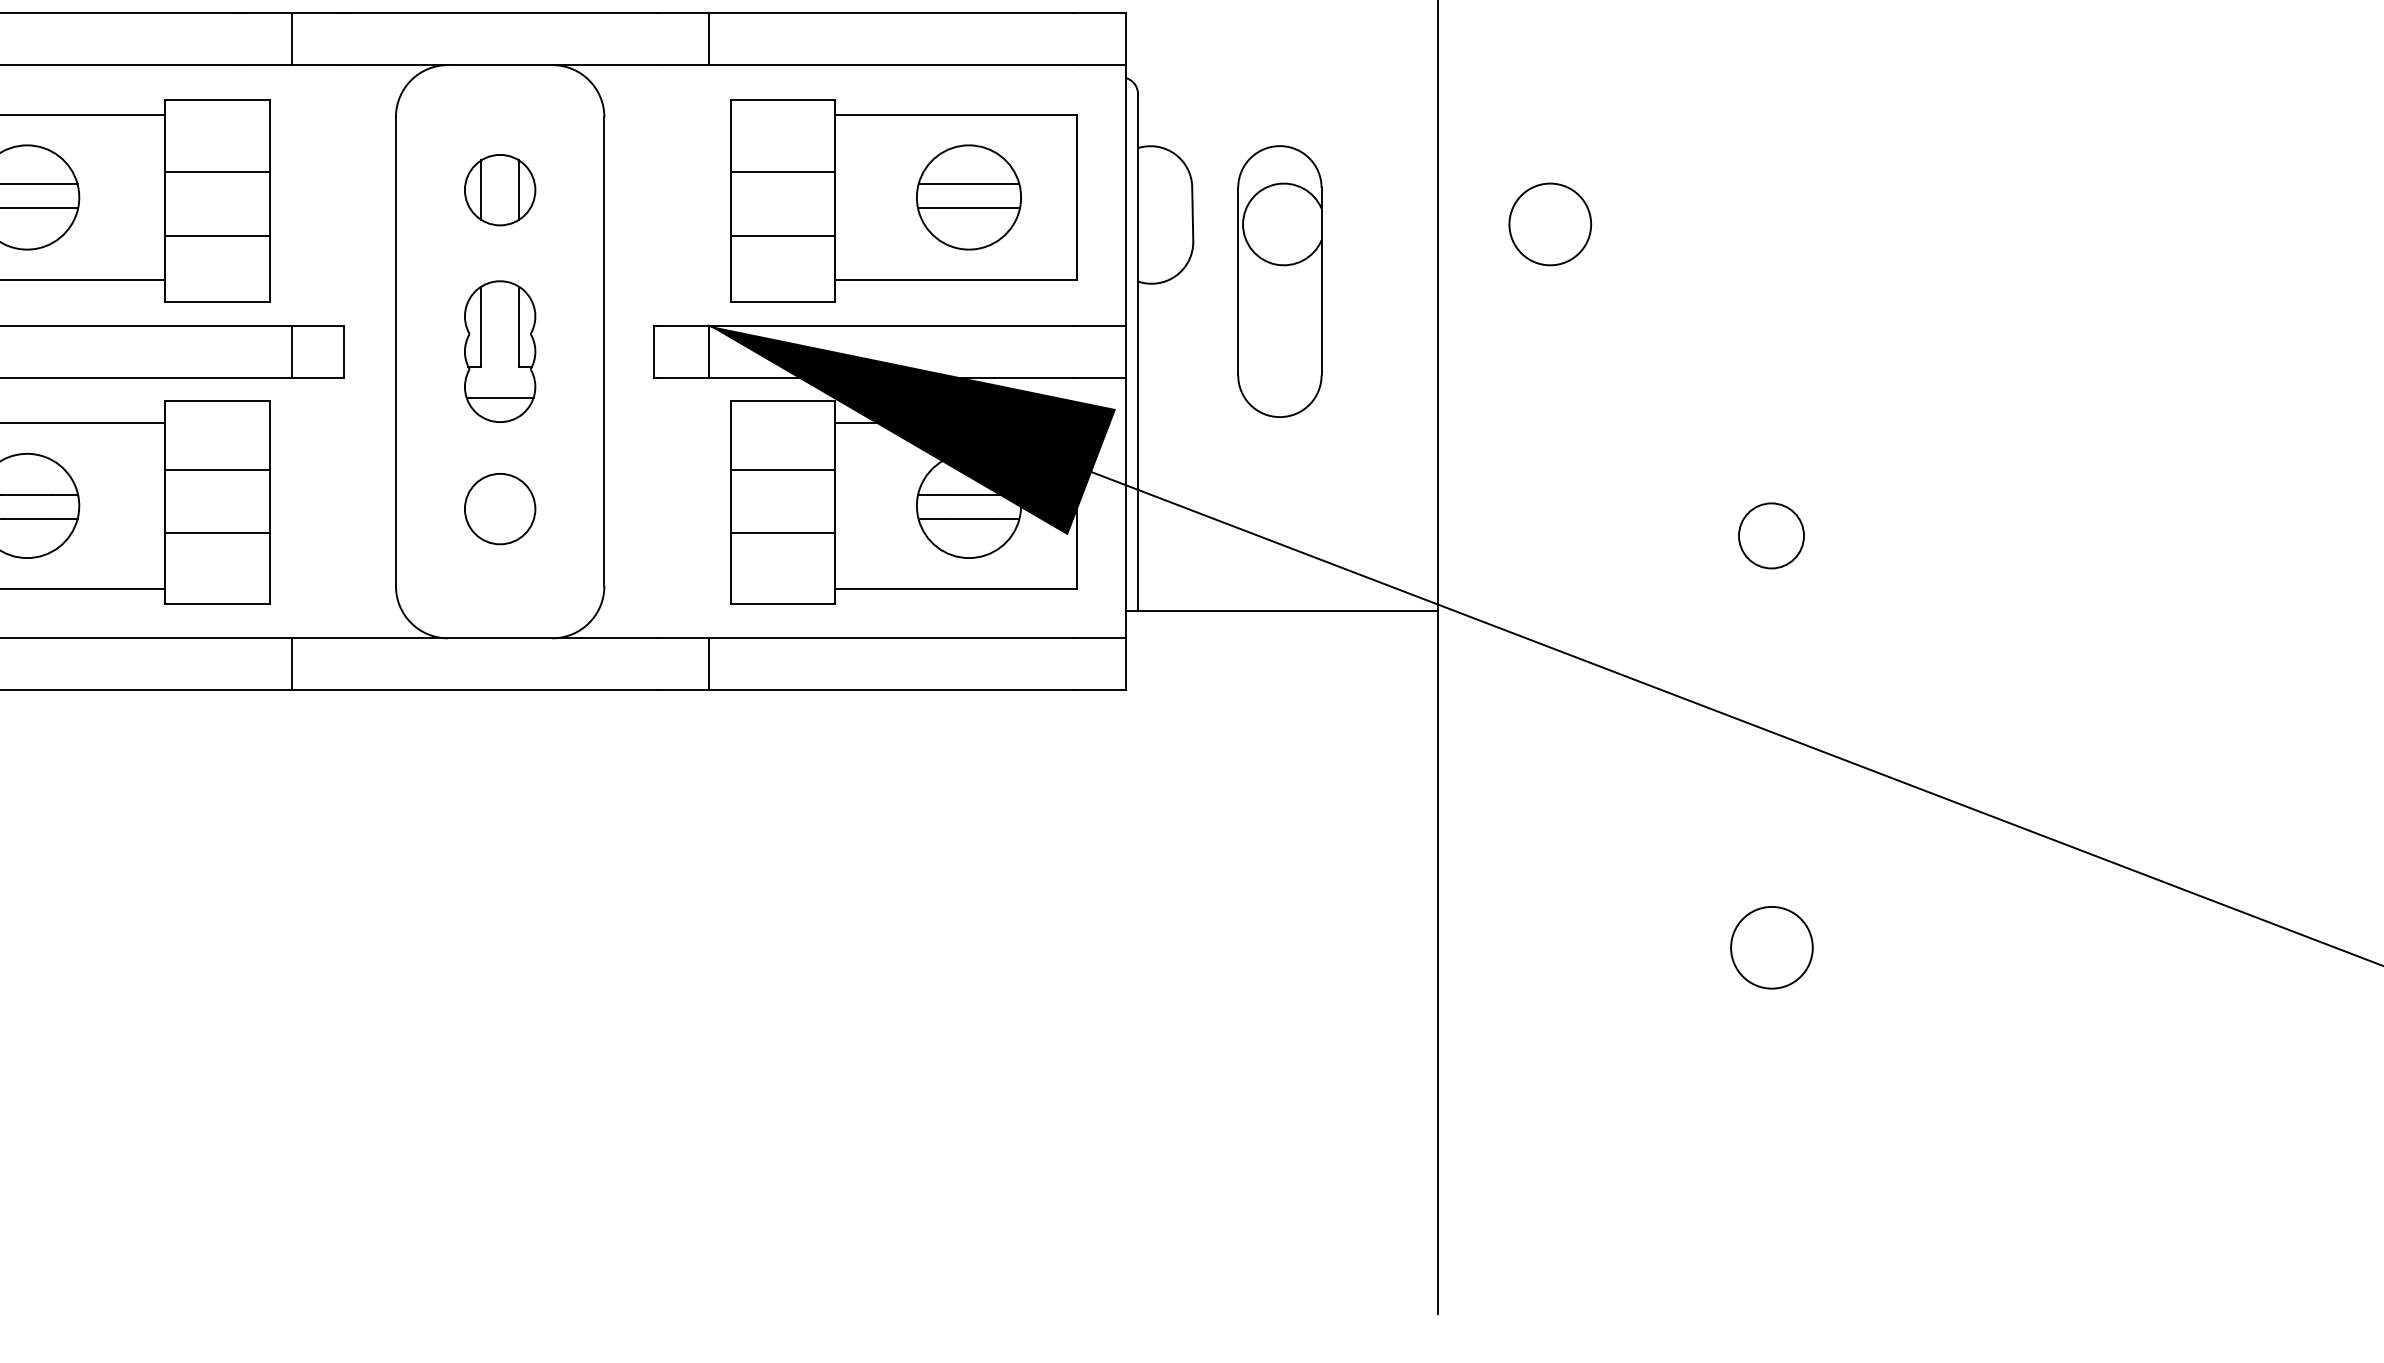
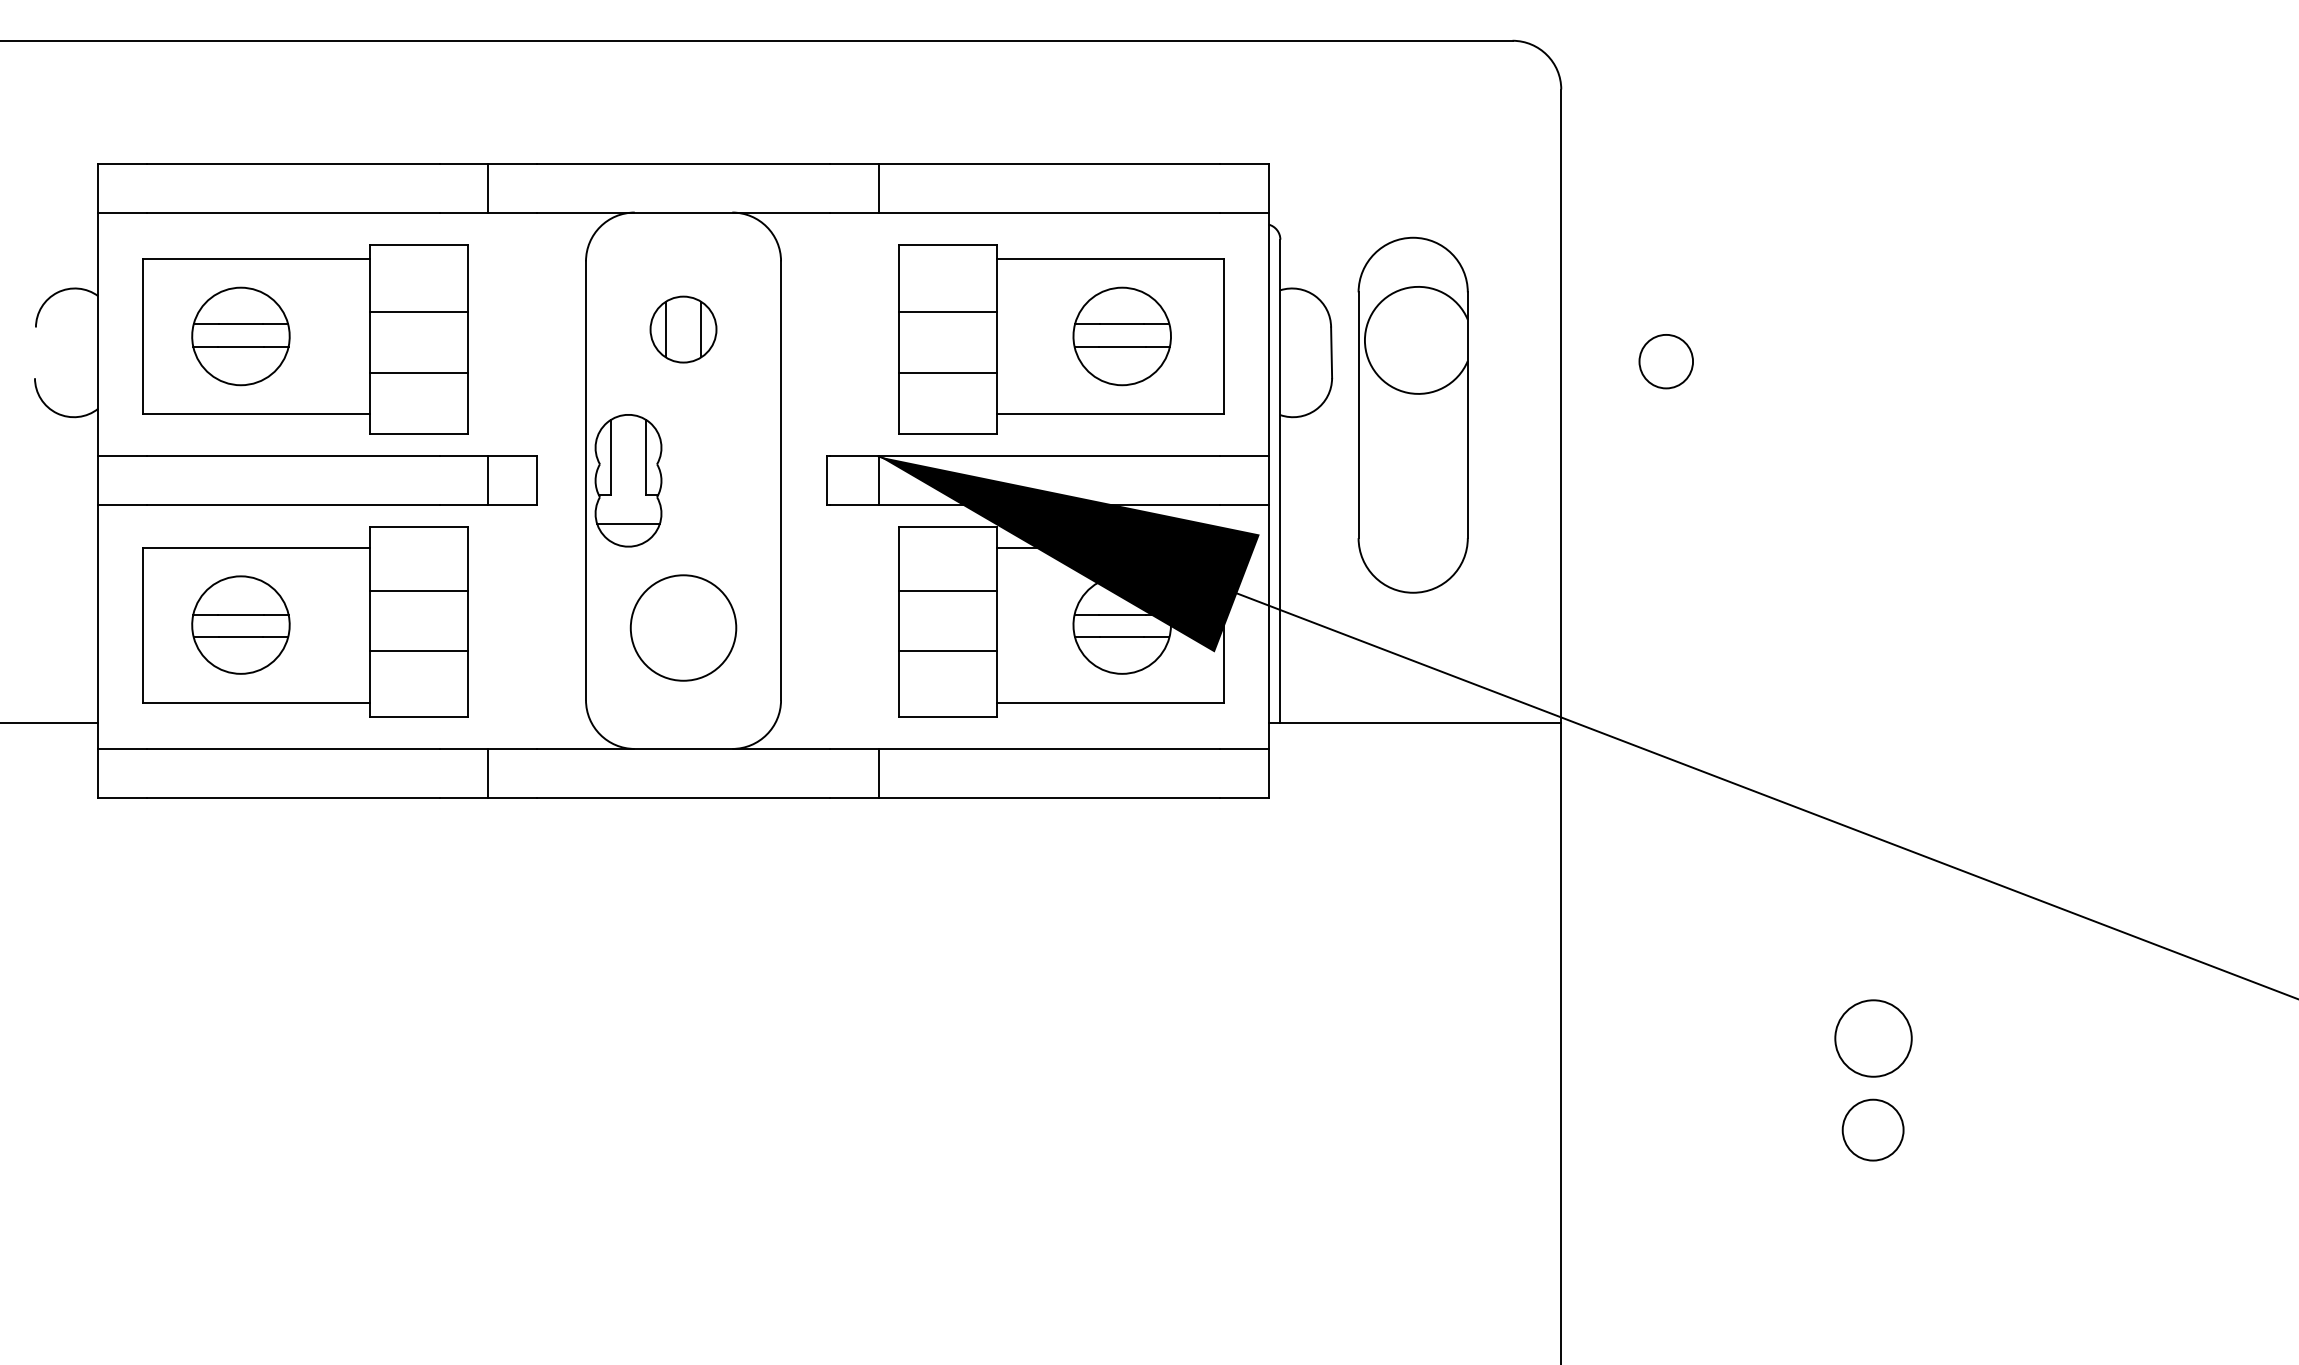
circle: (1550, 224) -> (1666, 361), size x0.7
part: (1279, 280) -> (1412, 414), size x1.4
part: (500, 351) -> (628, 480), moved
circle: (500, 509) -> (683, 628), size x1.6
circle: (1770, 535) -> (1872, 1129), moved

